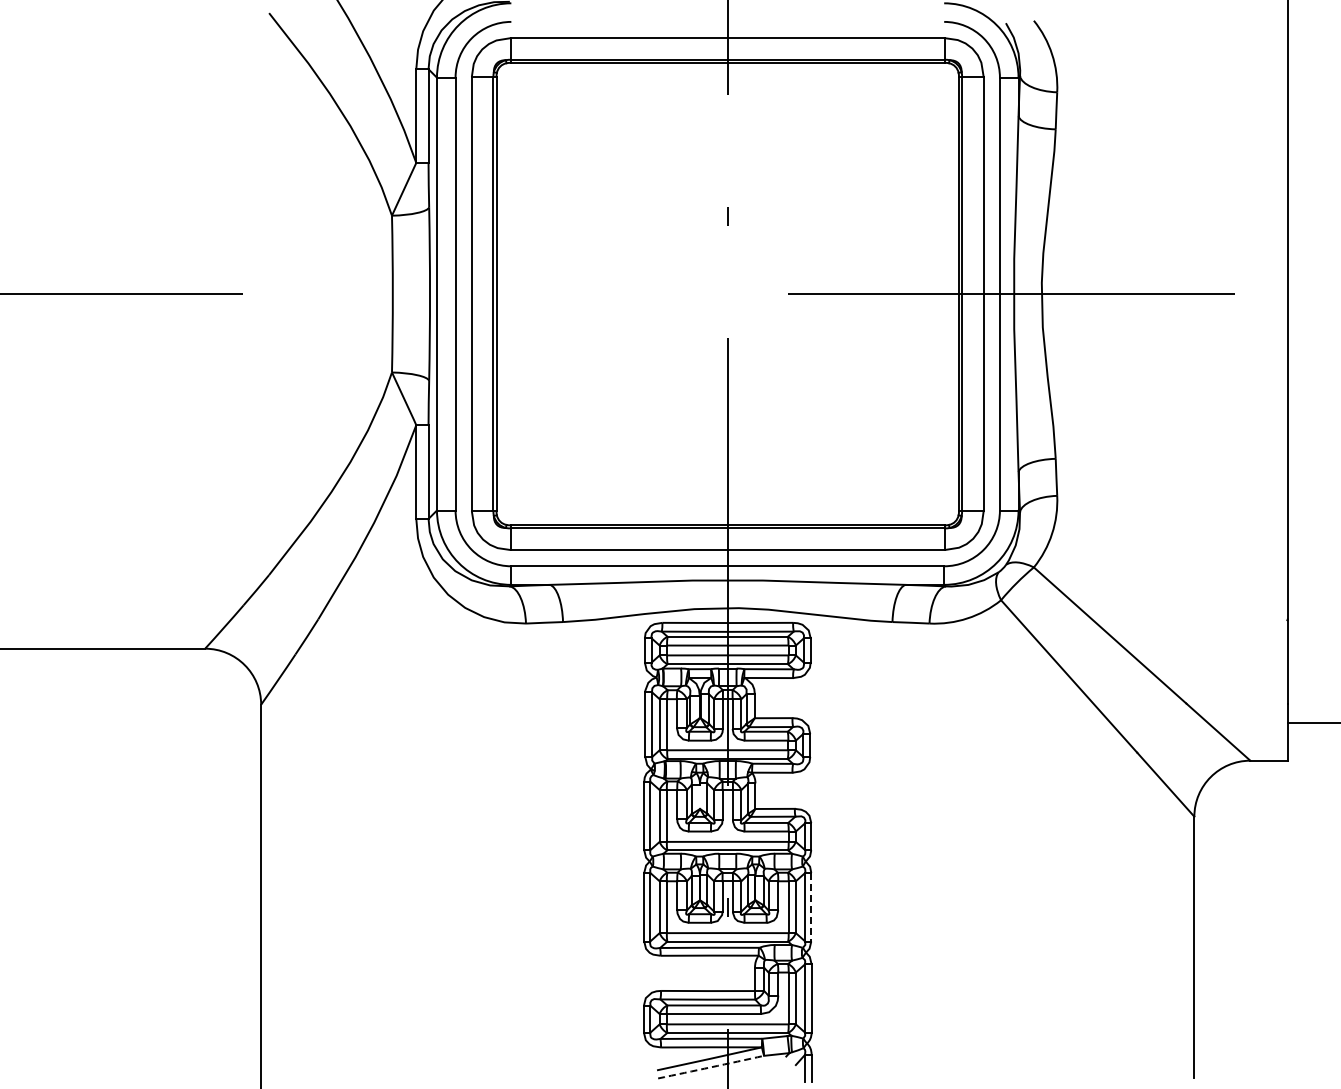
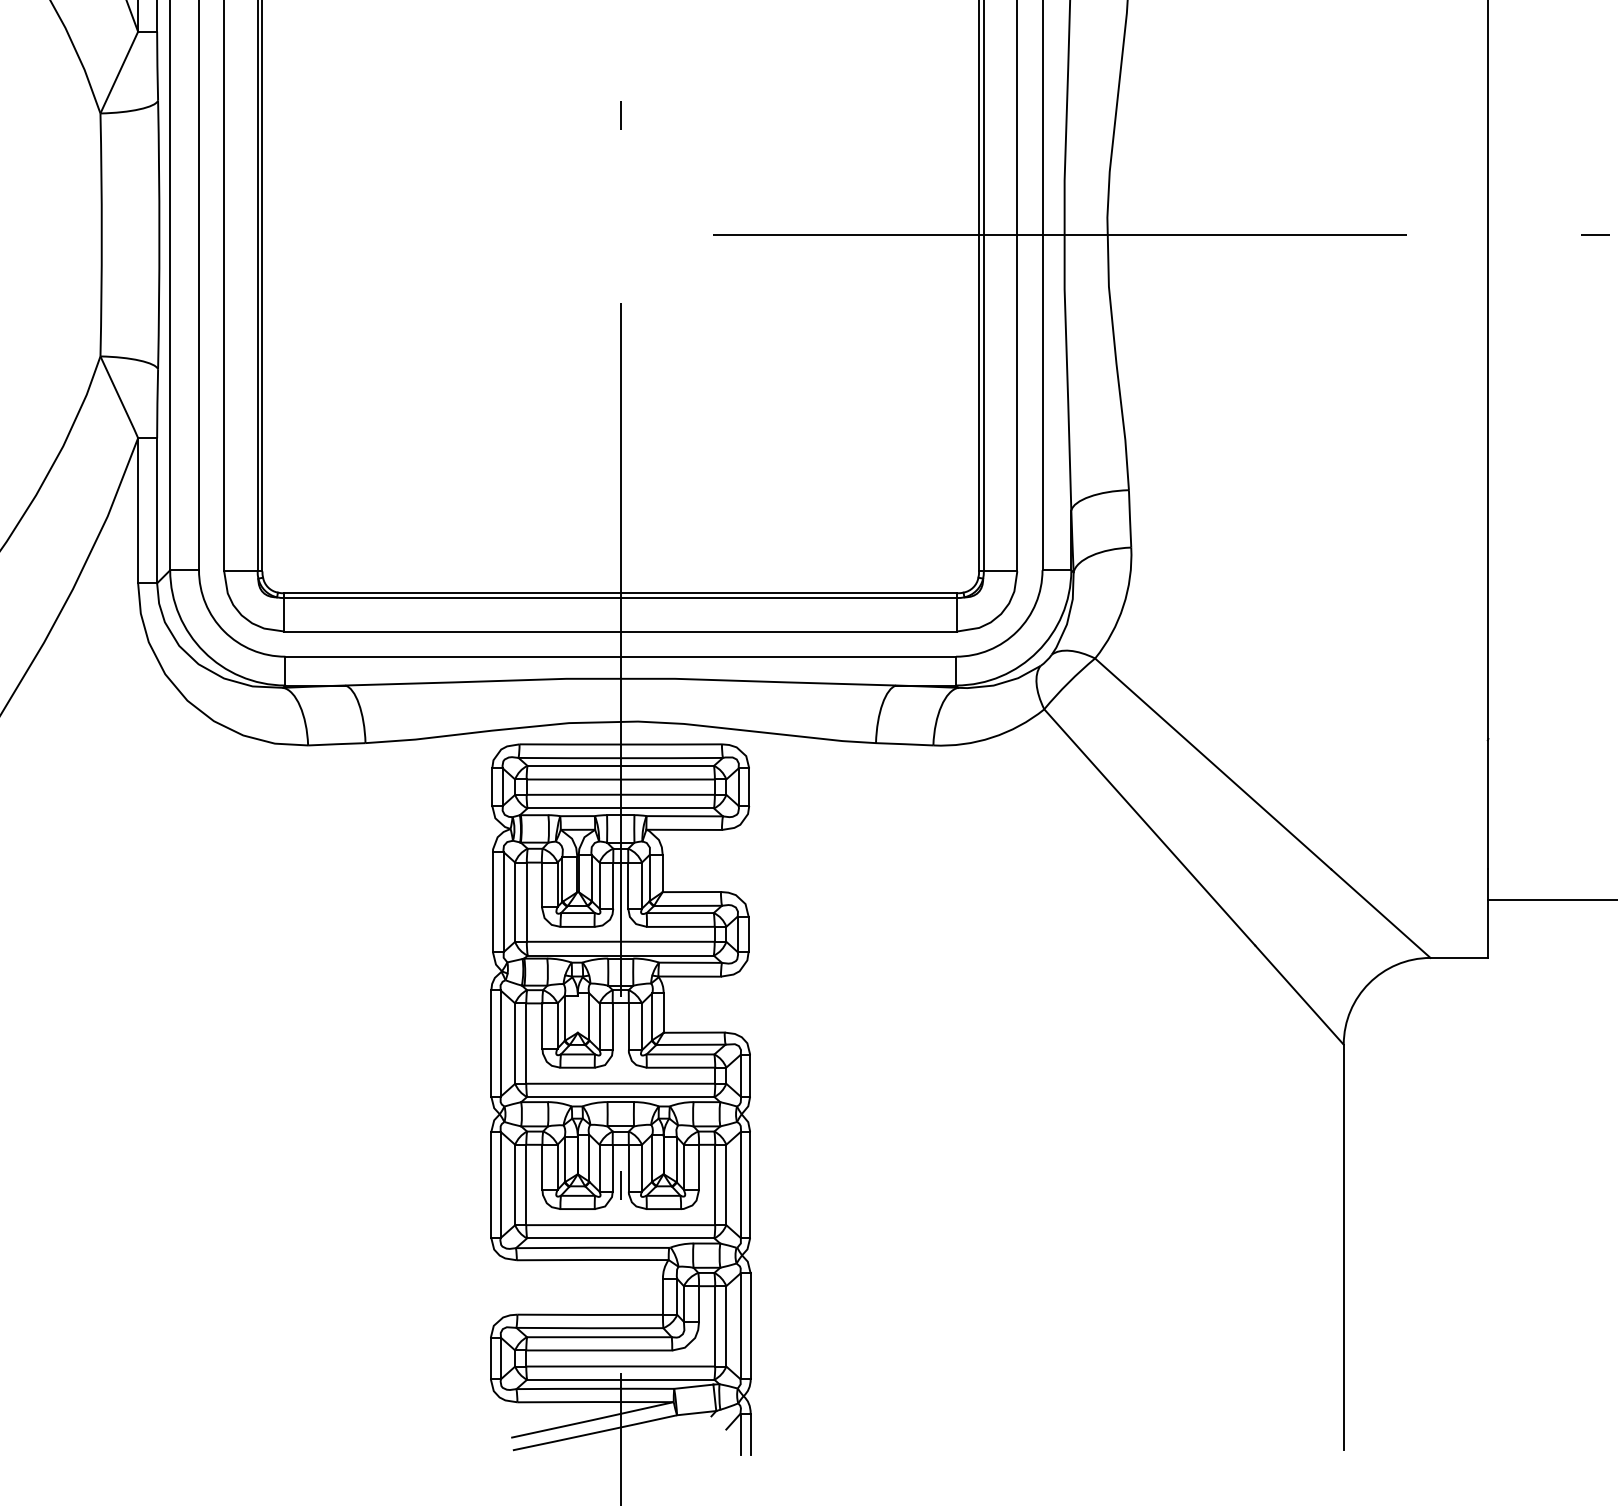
line: (811, 907) -> (750, 1185), dashed -> solid
arc: (711, 1067) -> (595, 1433), dashed -> solid

